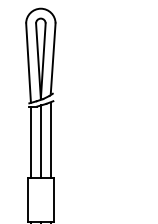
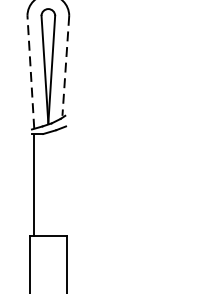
line: (53, 59) -> (66, 67), solid -> dashed
line: (28, 63) -> (30, 72), solid -> dashed
line: (50, 140) -> (62, 182), removed
line: (40, 141) -> (47, 183), removed

